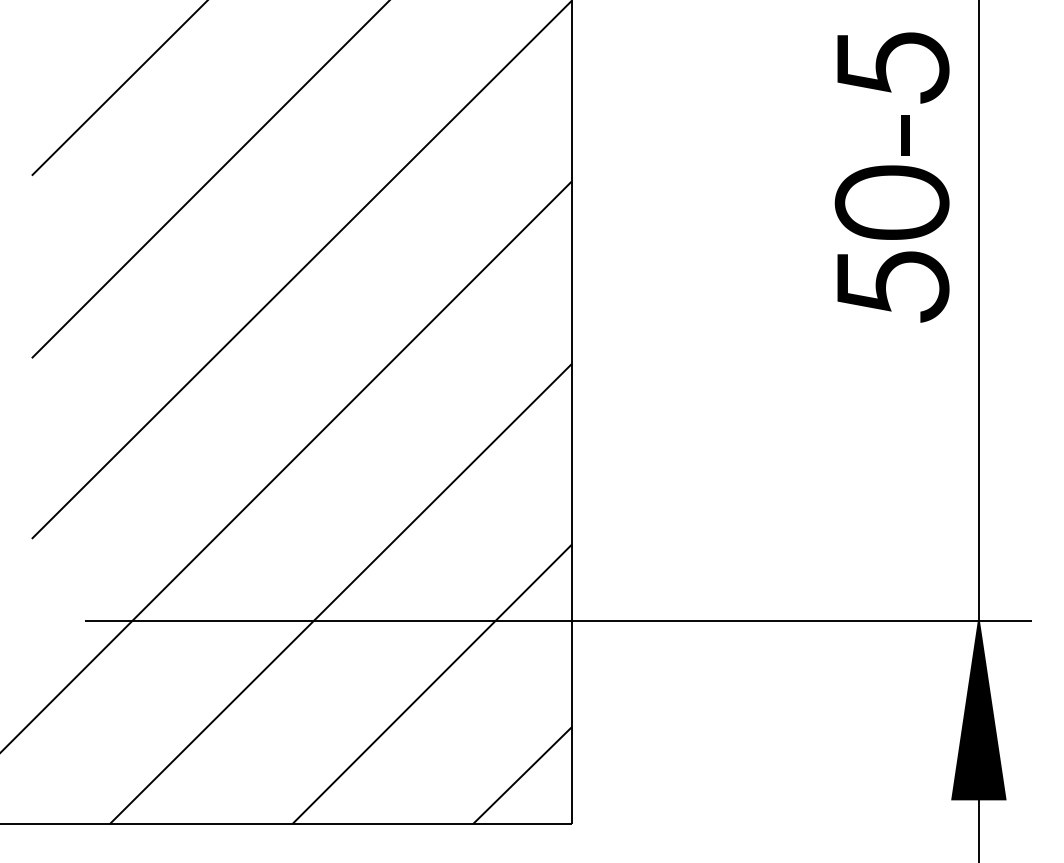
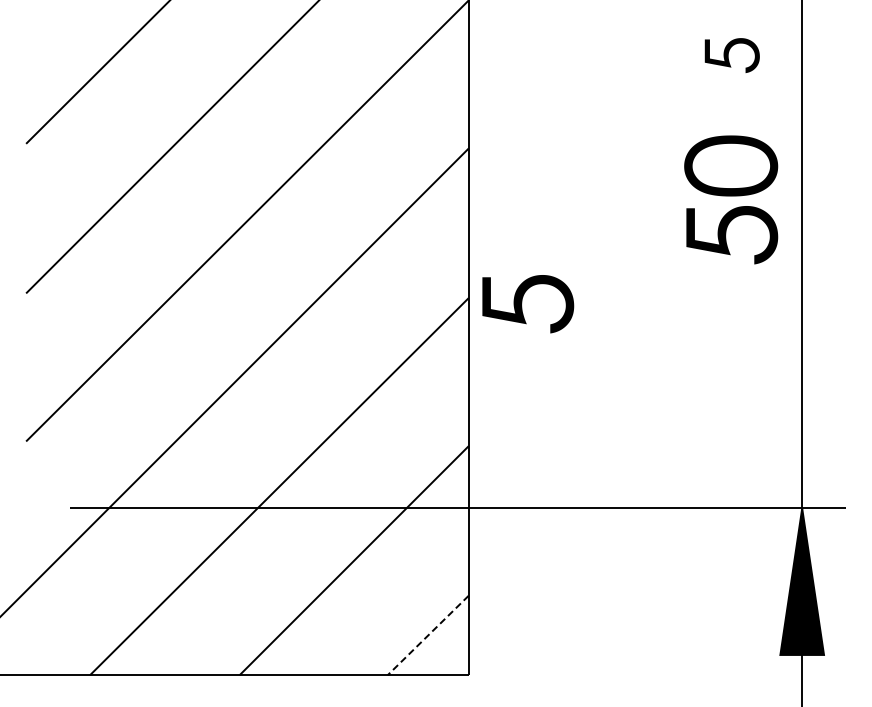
part: (893, 67) -> (732, 55), size x0.6
fill: (904, 134) -> (741, 110), removed
part: (637, 370) -> (522, 303), added
line: (522, 775) -> (428, 635), solid -> dashed

